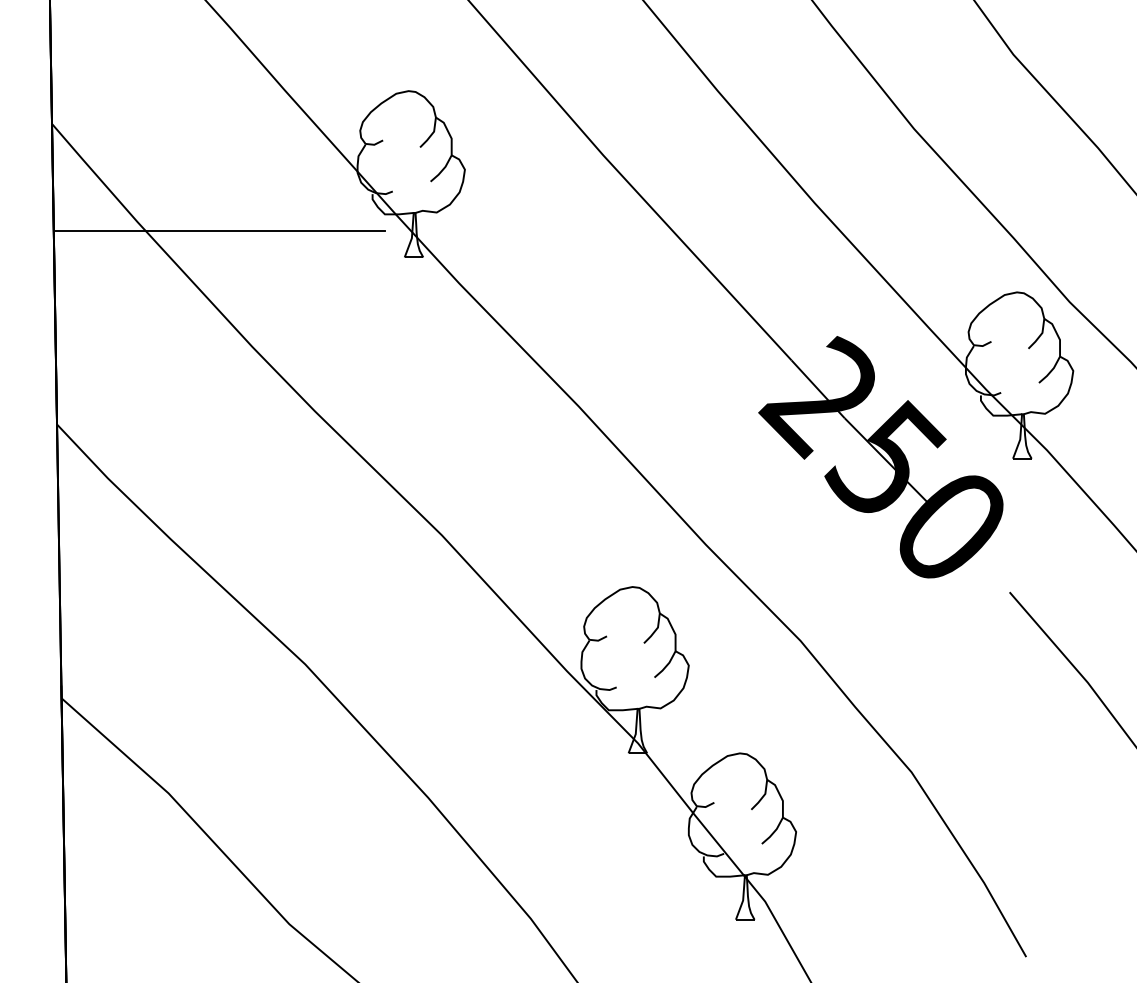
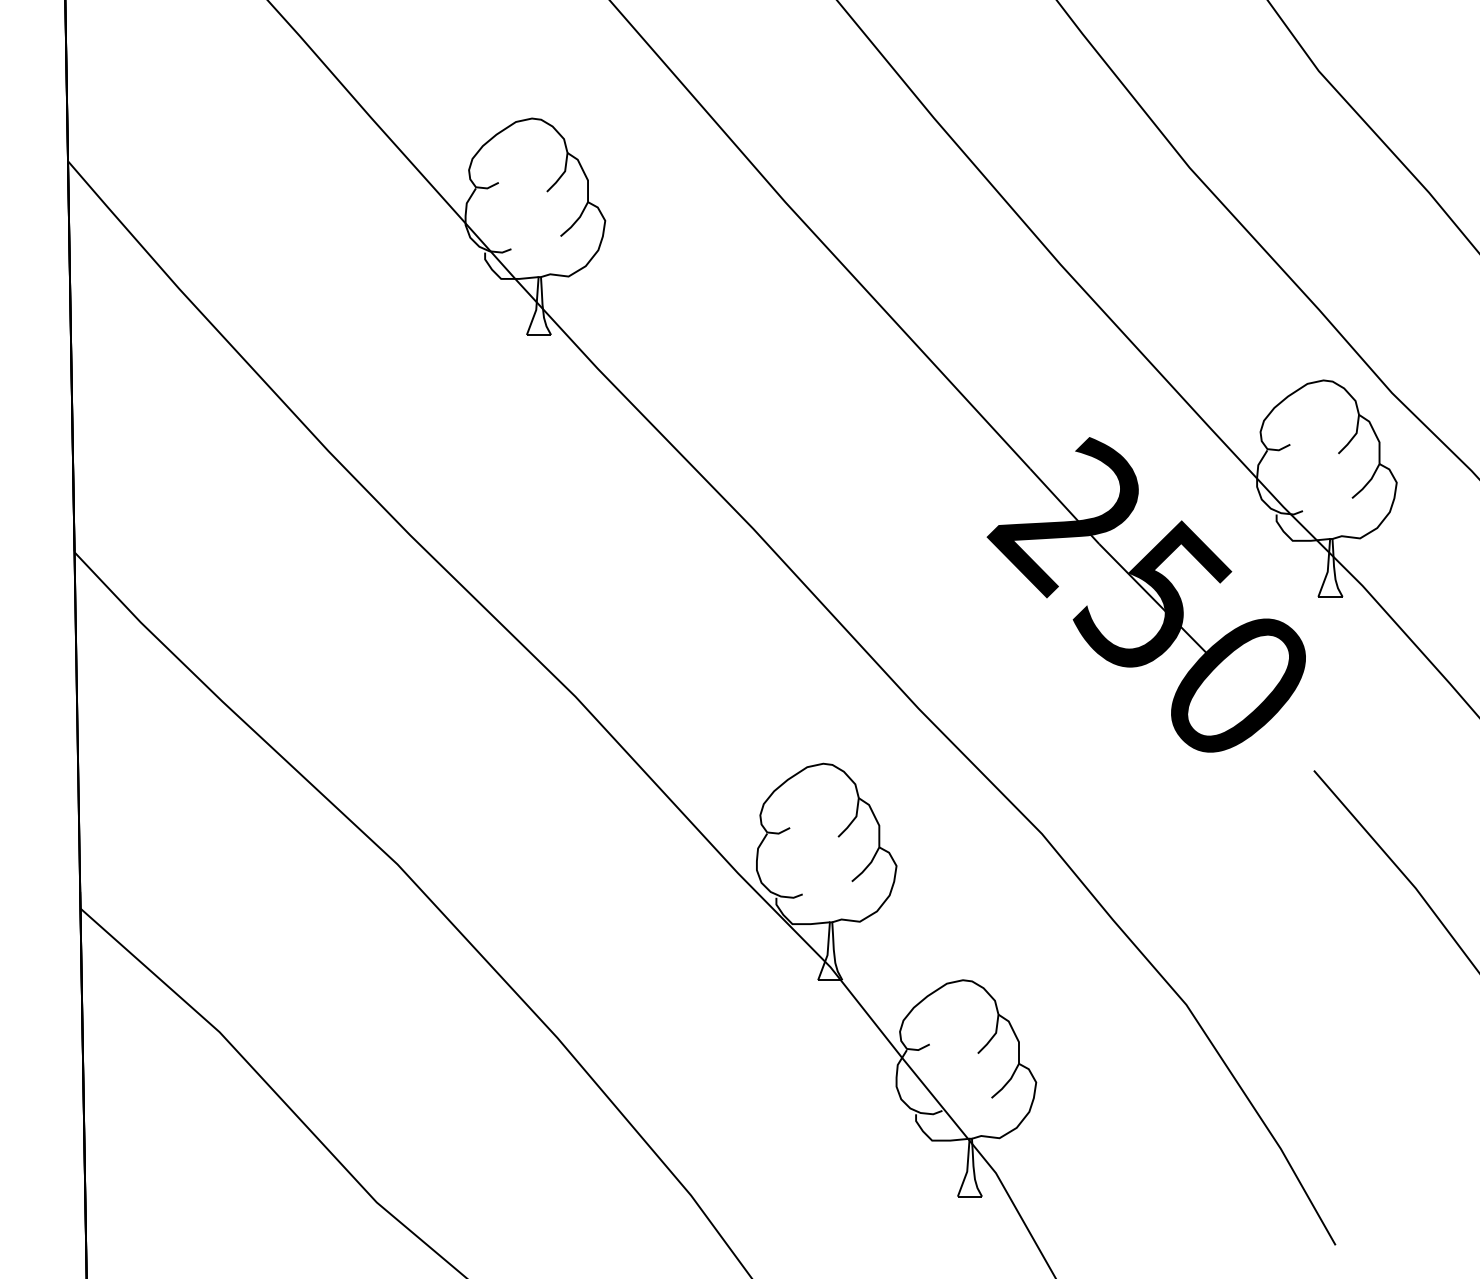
line: (219, 230) -> (285, 300), removed

